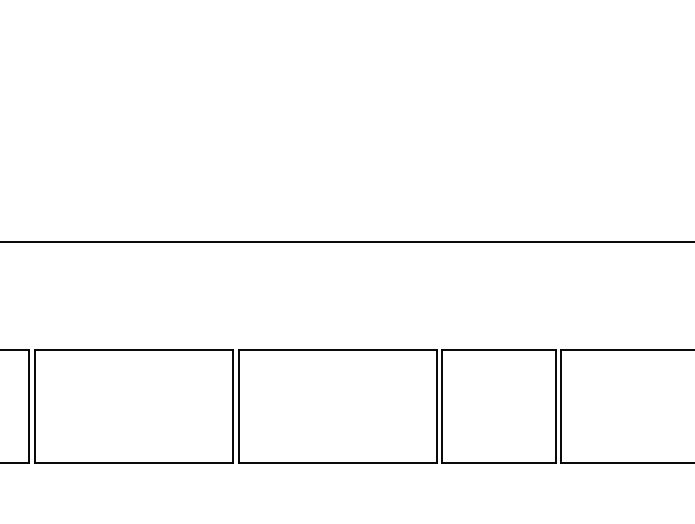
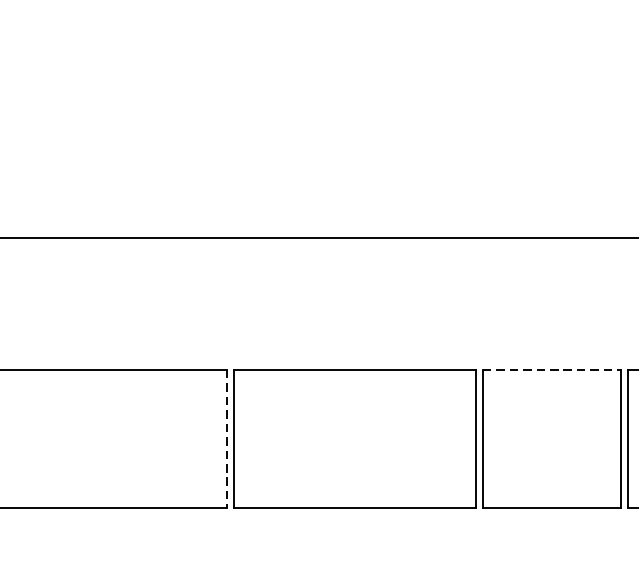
line: (498, 349) -> (551, 369), solid -> dashed
line: (232, 406) -> (226, 439), solid -> dashed

